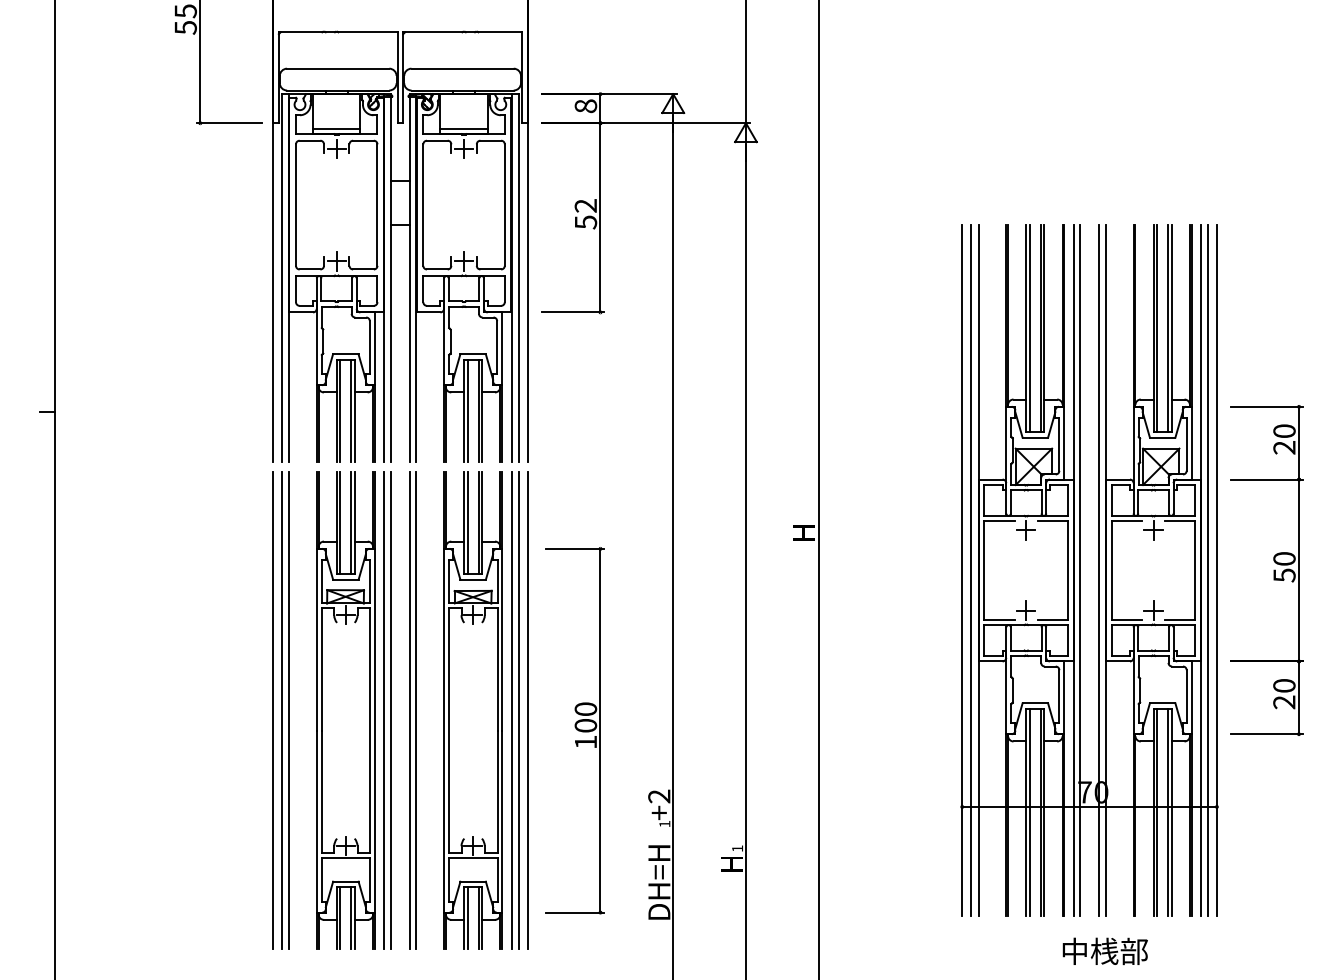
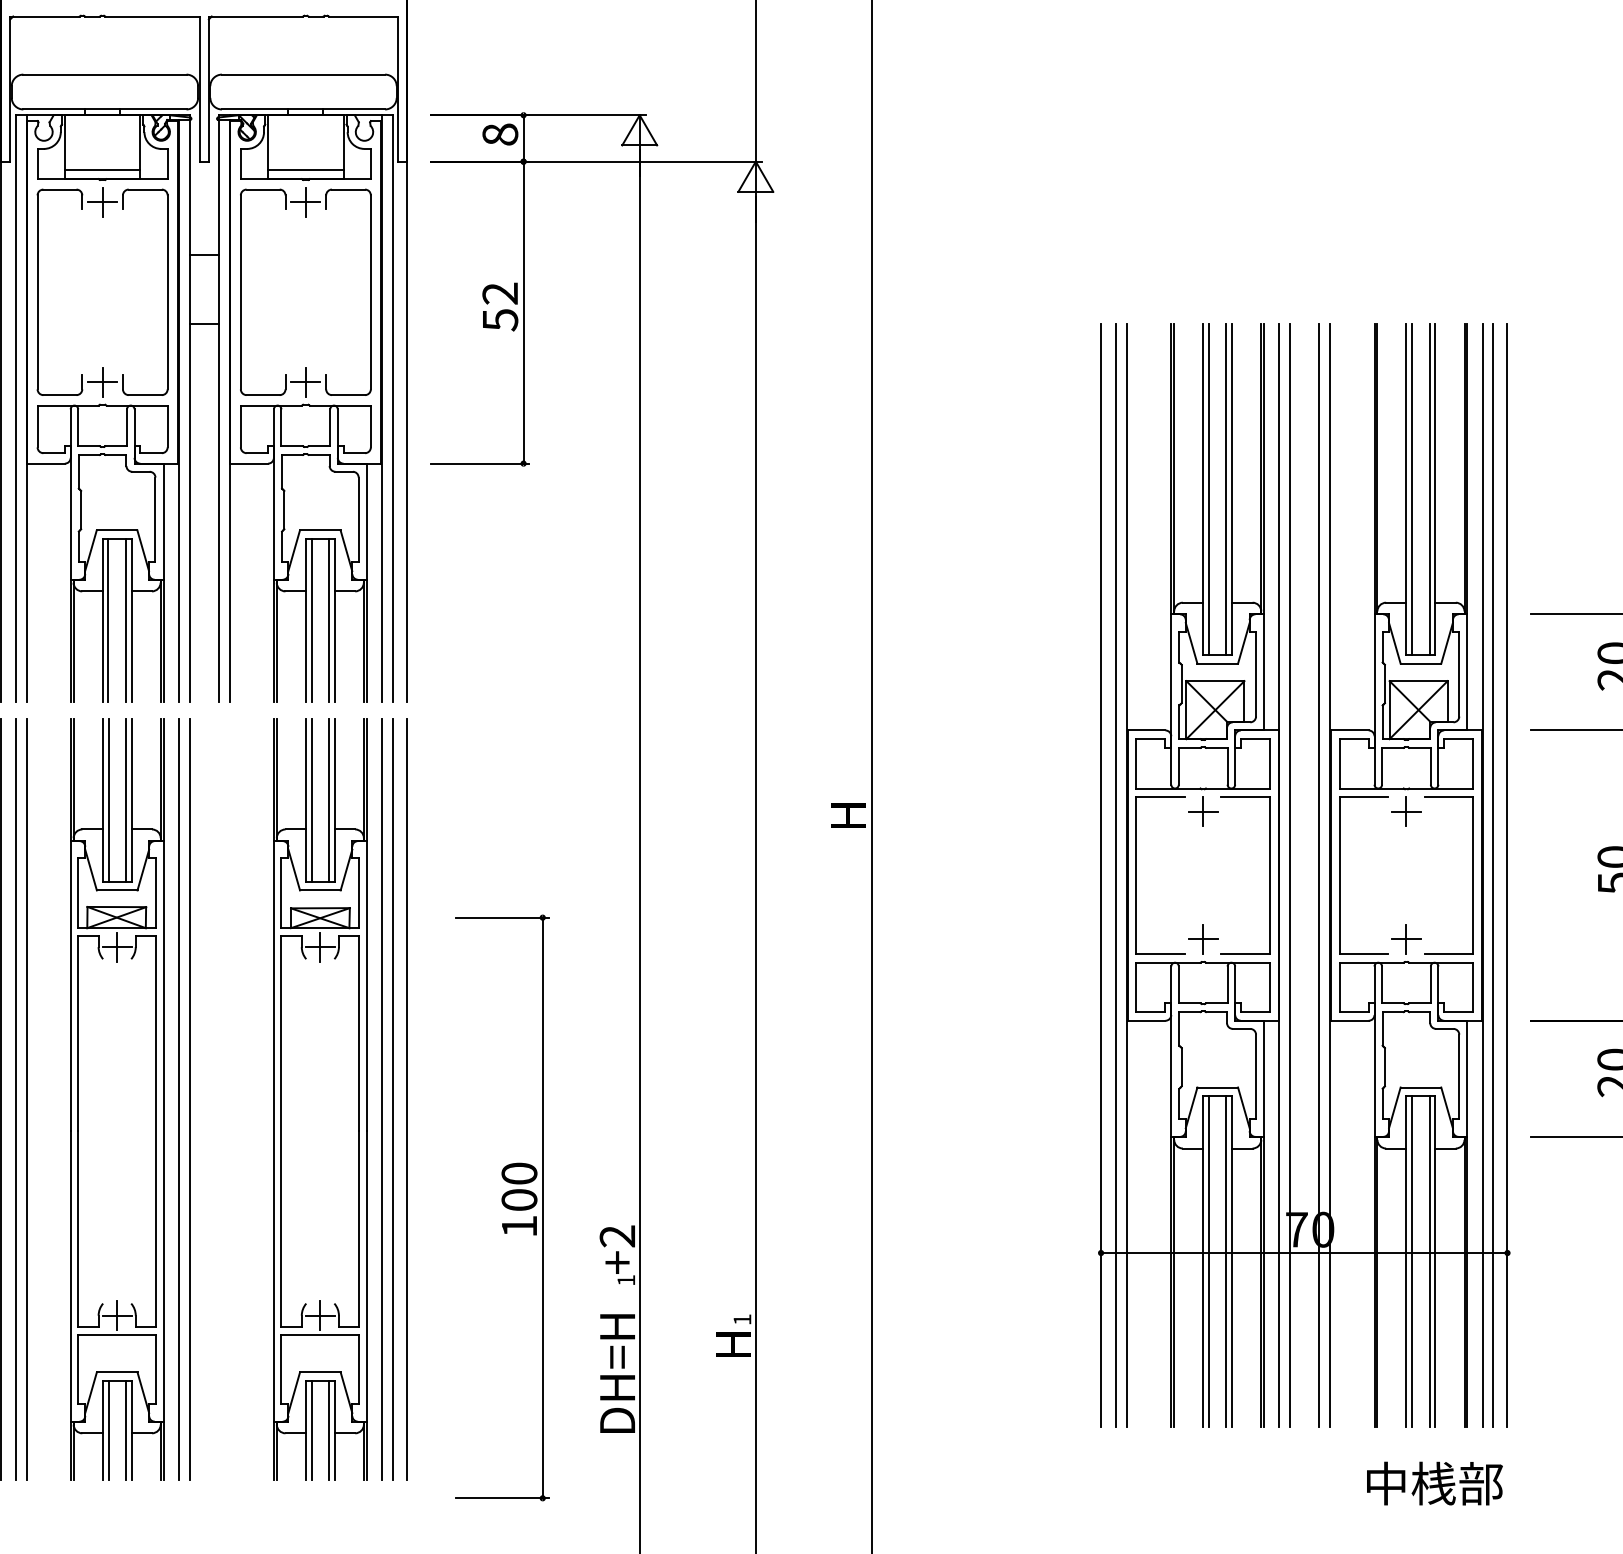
part: (412, 710) -> (223, 1099), removed
part: (574, 730) -> (501, 1207), moved
text: (1104, 951) -> (1433, 1483), moved

